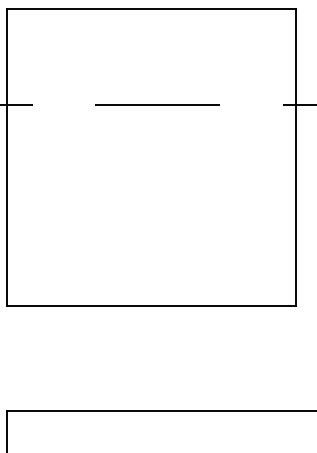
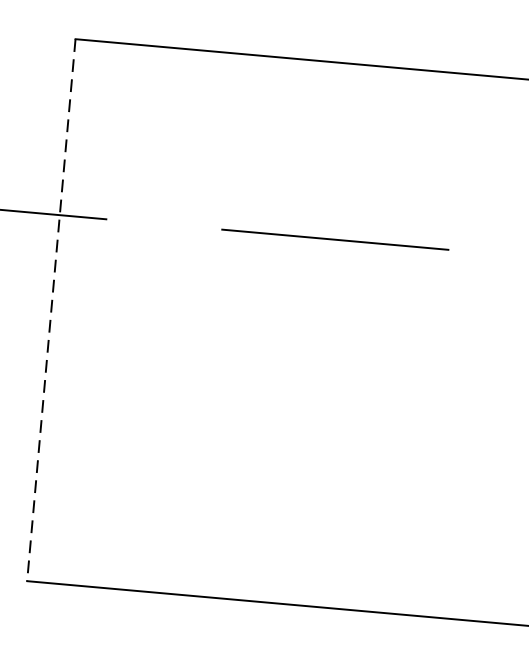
line: (6, 157) -> (50, 309), solid -> dashed

